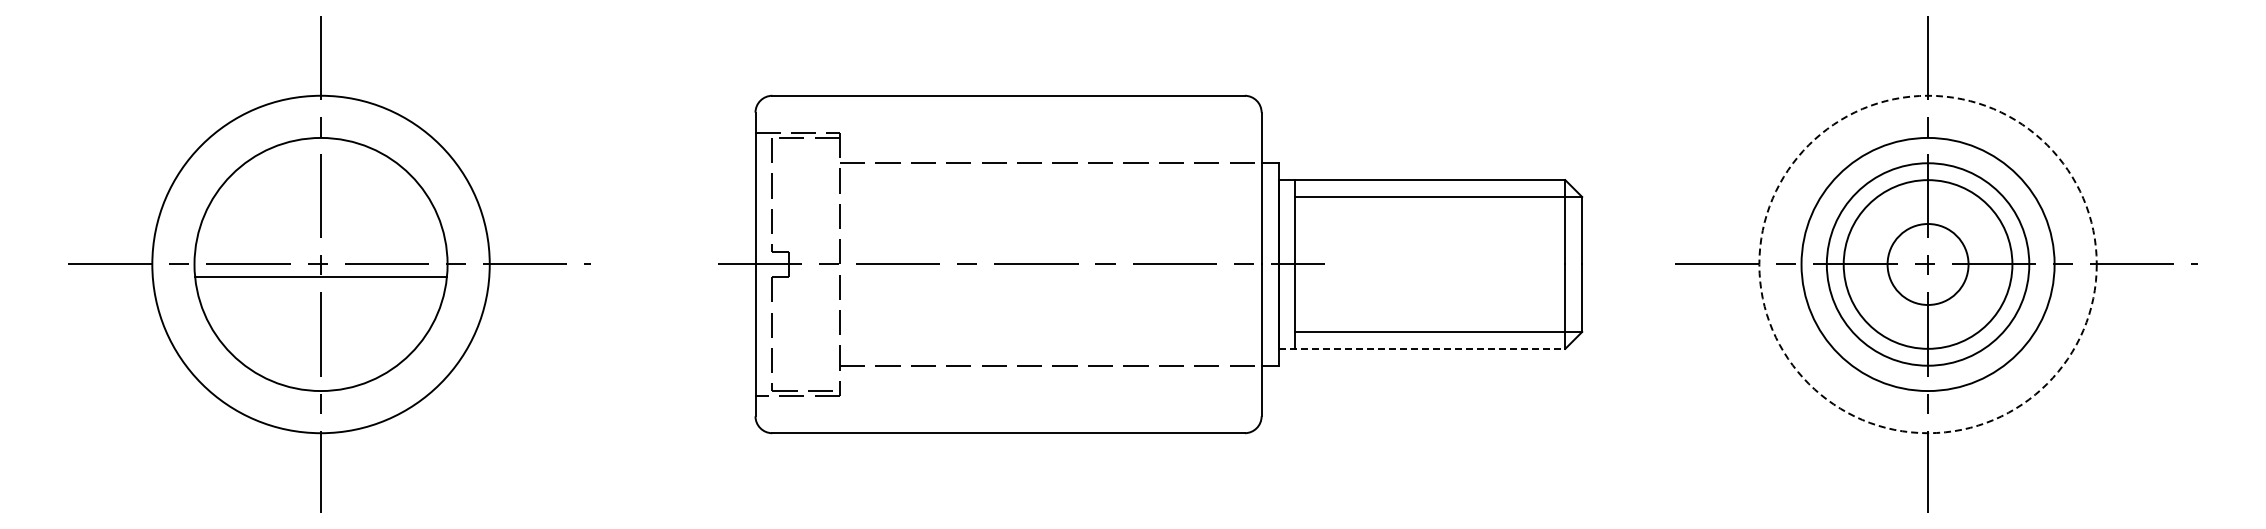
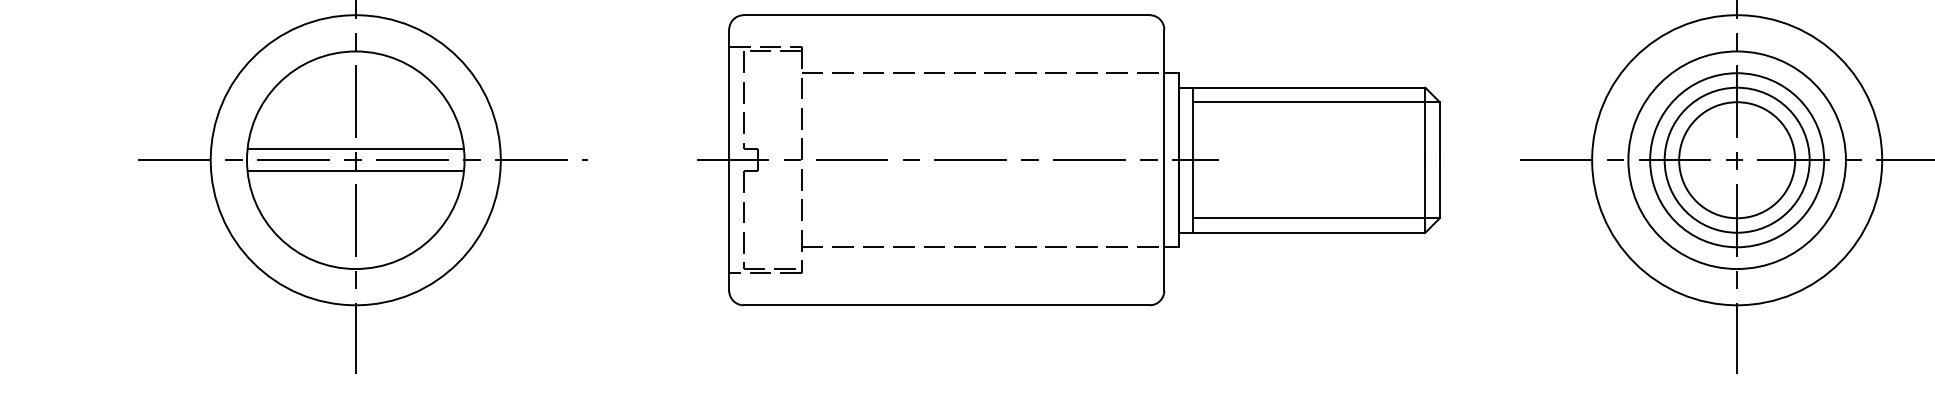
line: (320, 251) -> (355, 149), added
circle: (1927, 264) -> (1736, 160), dashed -> solid
circle: (1927, 264) -> (1736, 160), size x1.67
line: (1422, 348) -> (1302, 232), dashed -> solid

